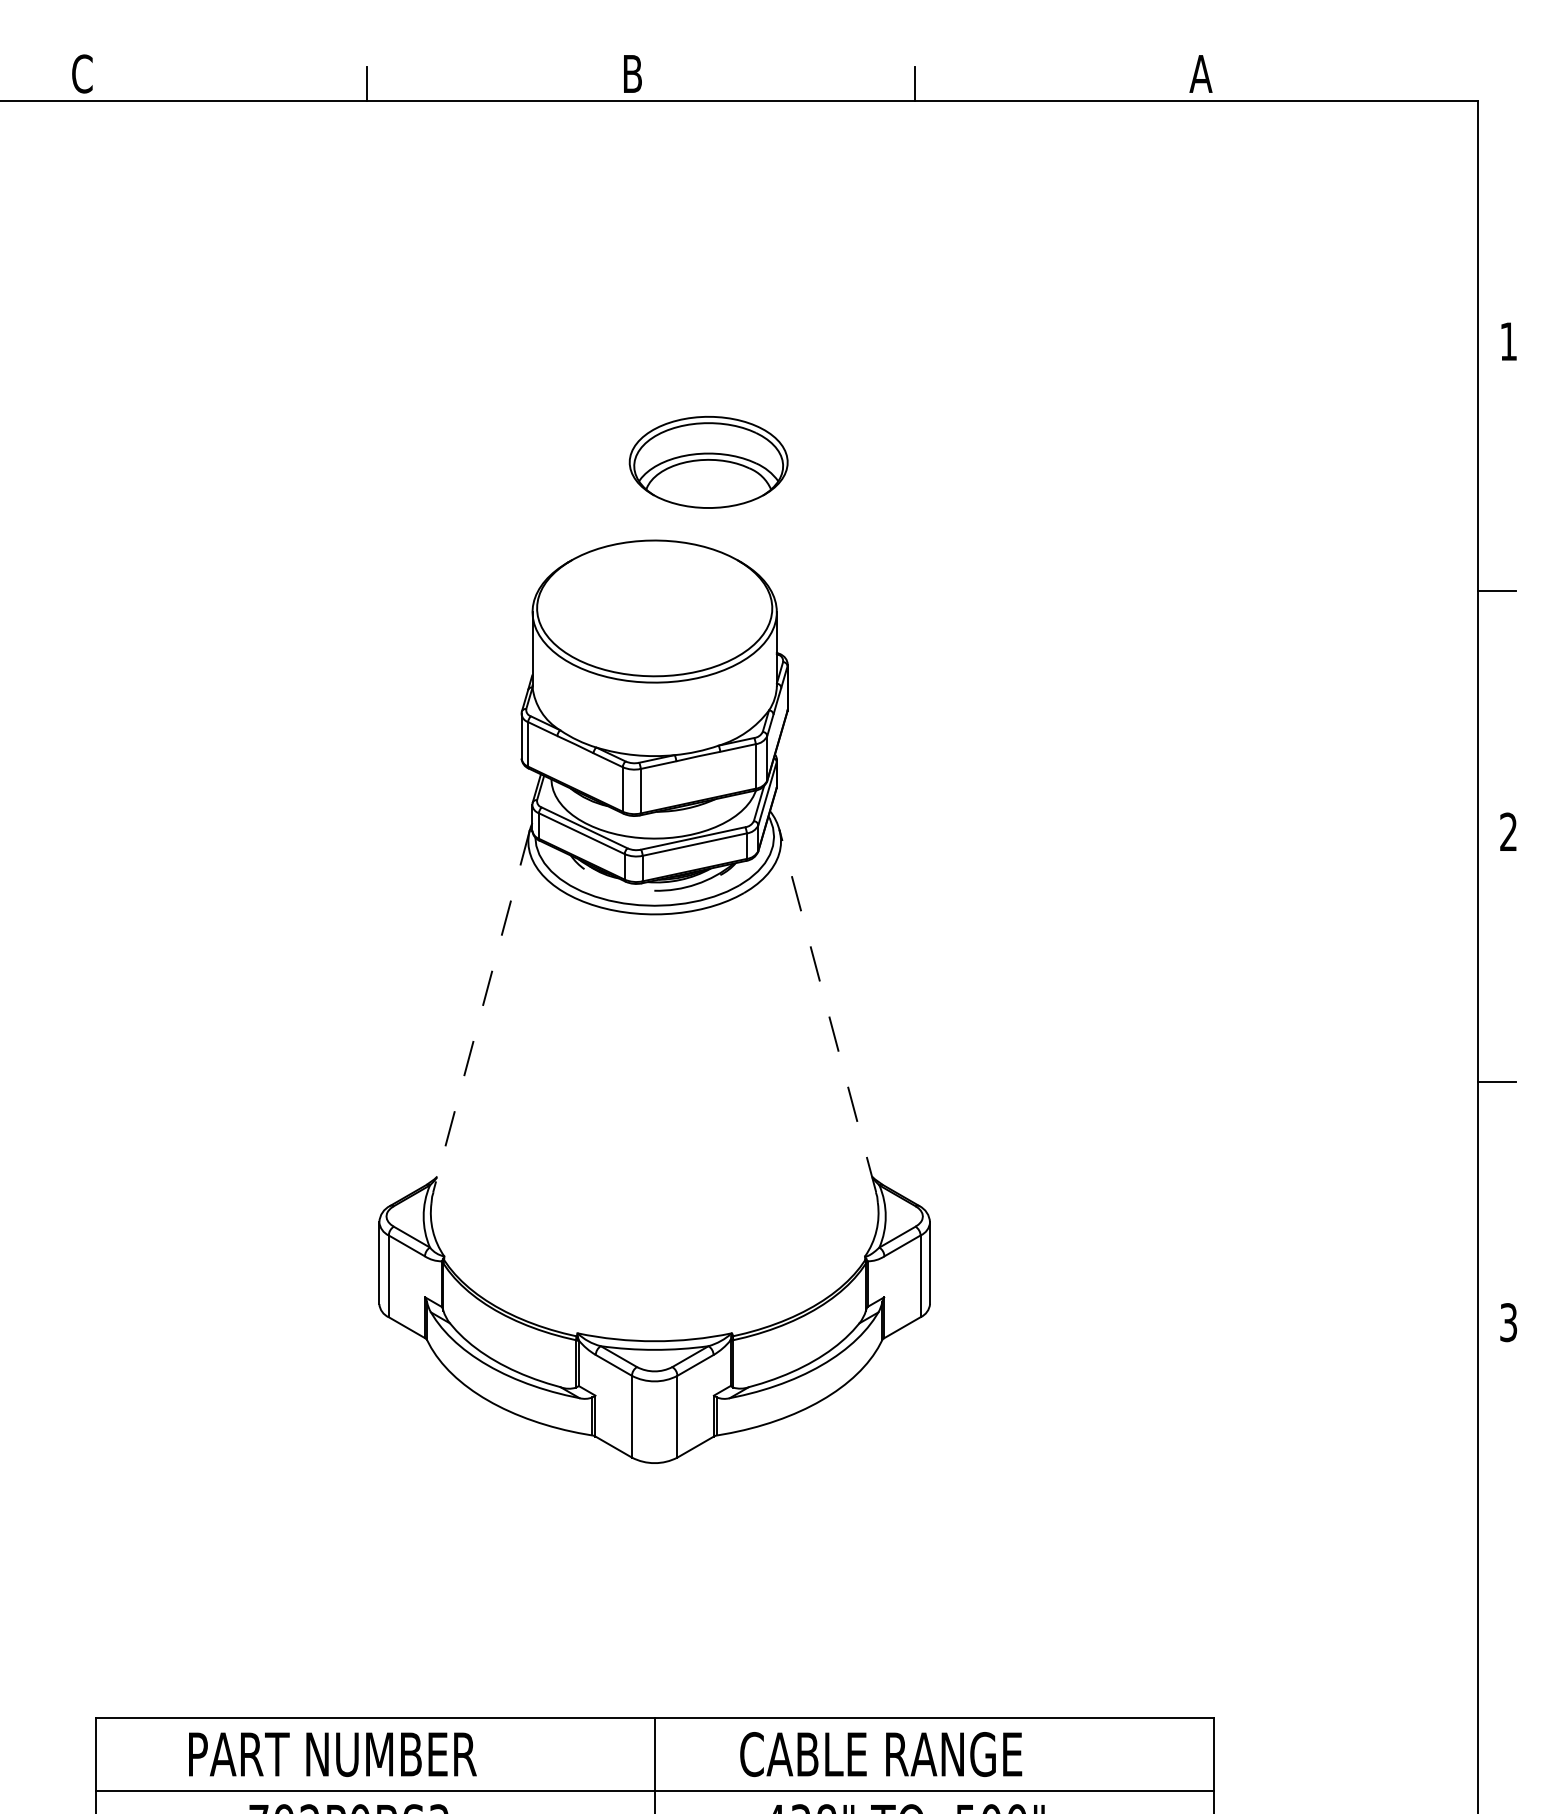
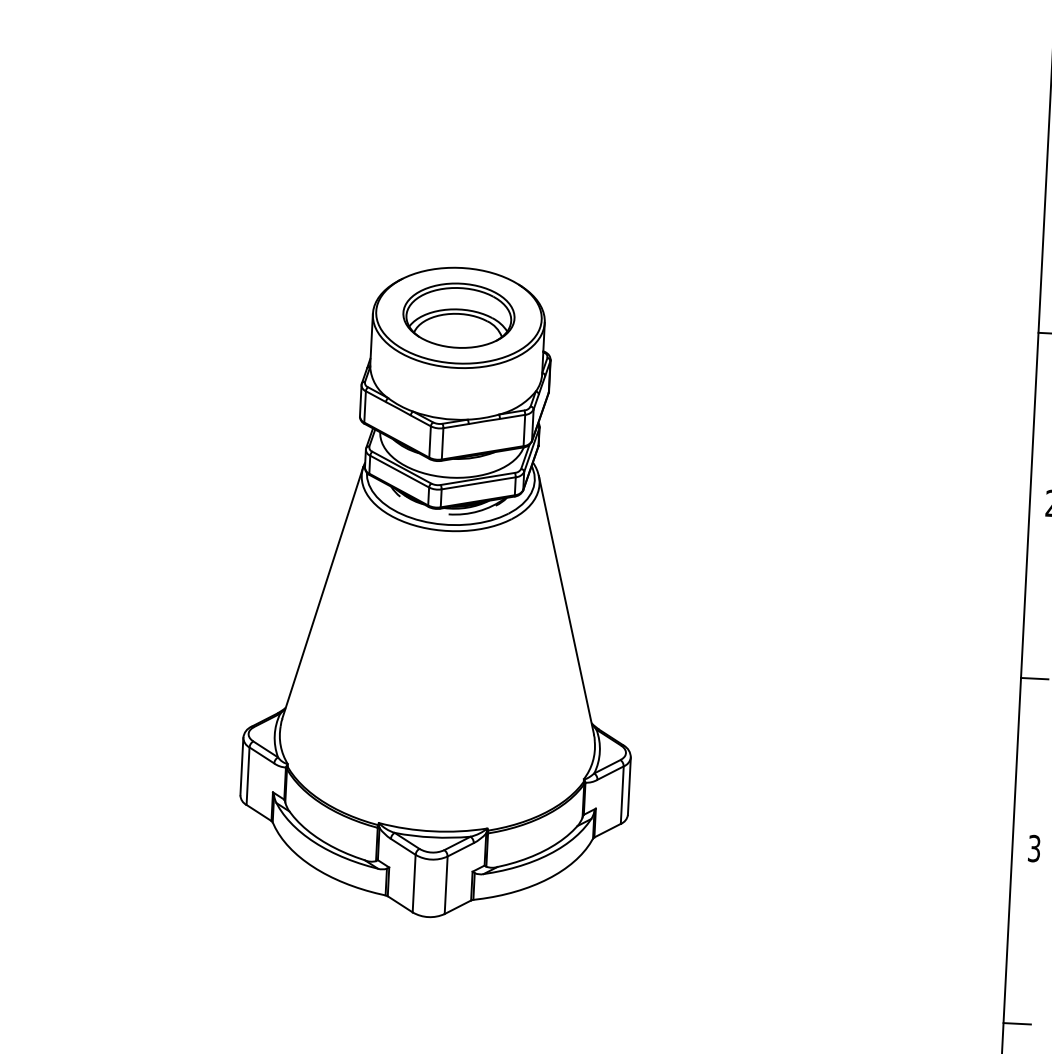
part: (708, 462) -> (458, 315), moved
line: (827, 1010) -> (566, 604), dashed -> solid
line: (481, 1011) -> (322, 593), dashed -> solid
line: (1496, 1572) -> (1016, 1024), added

